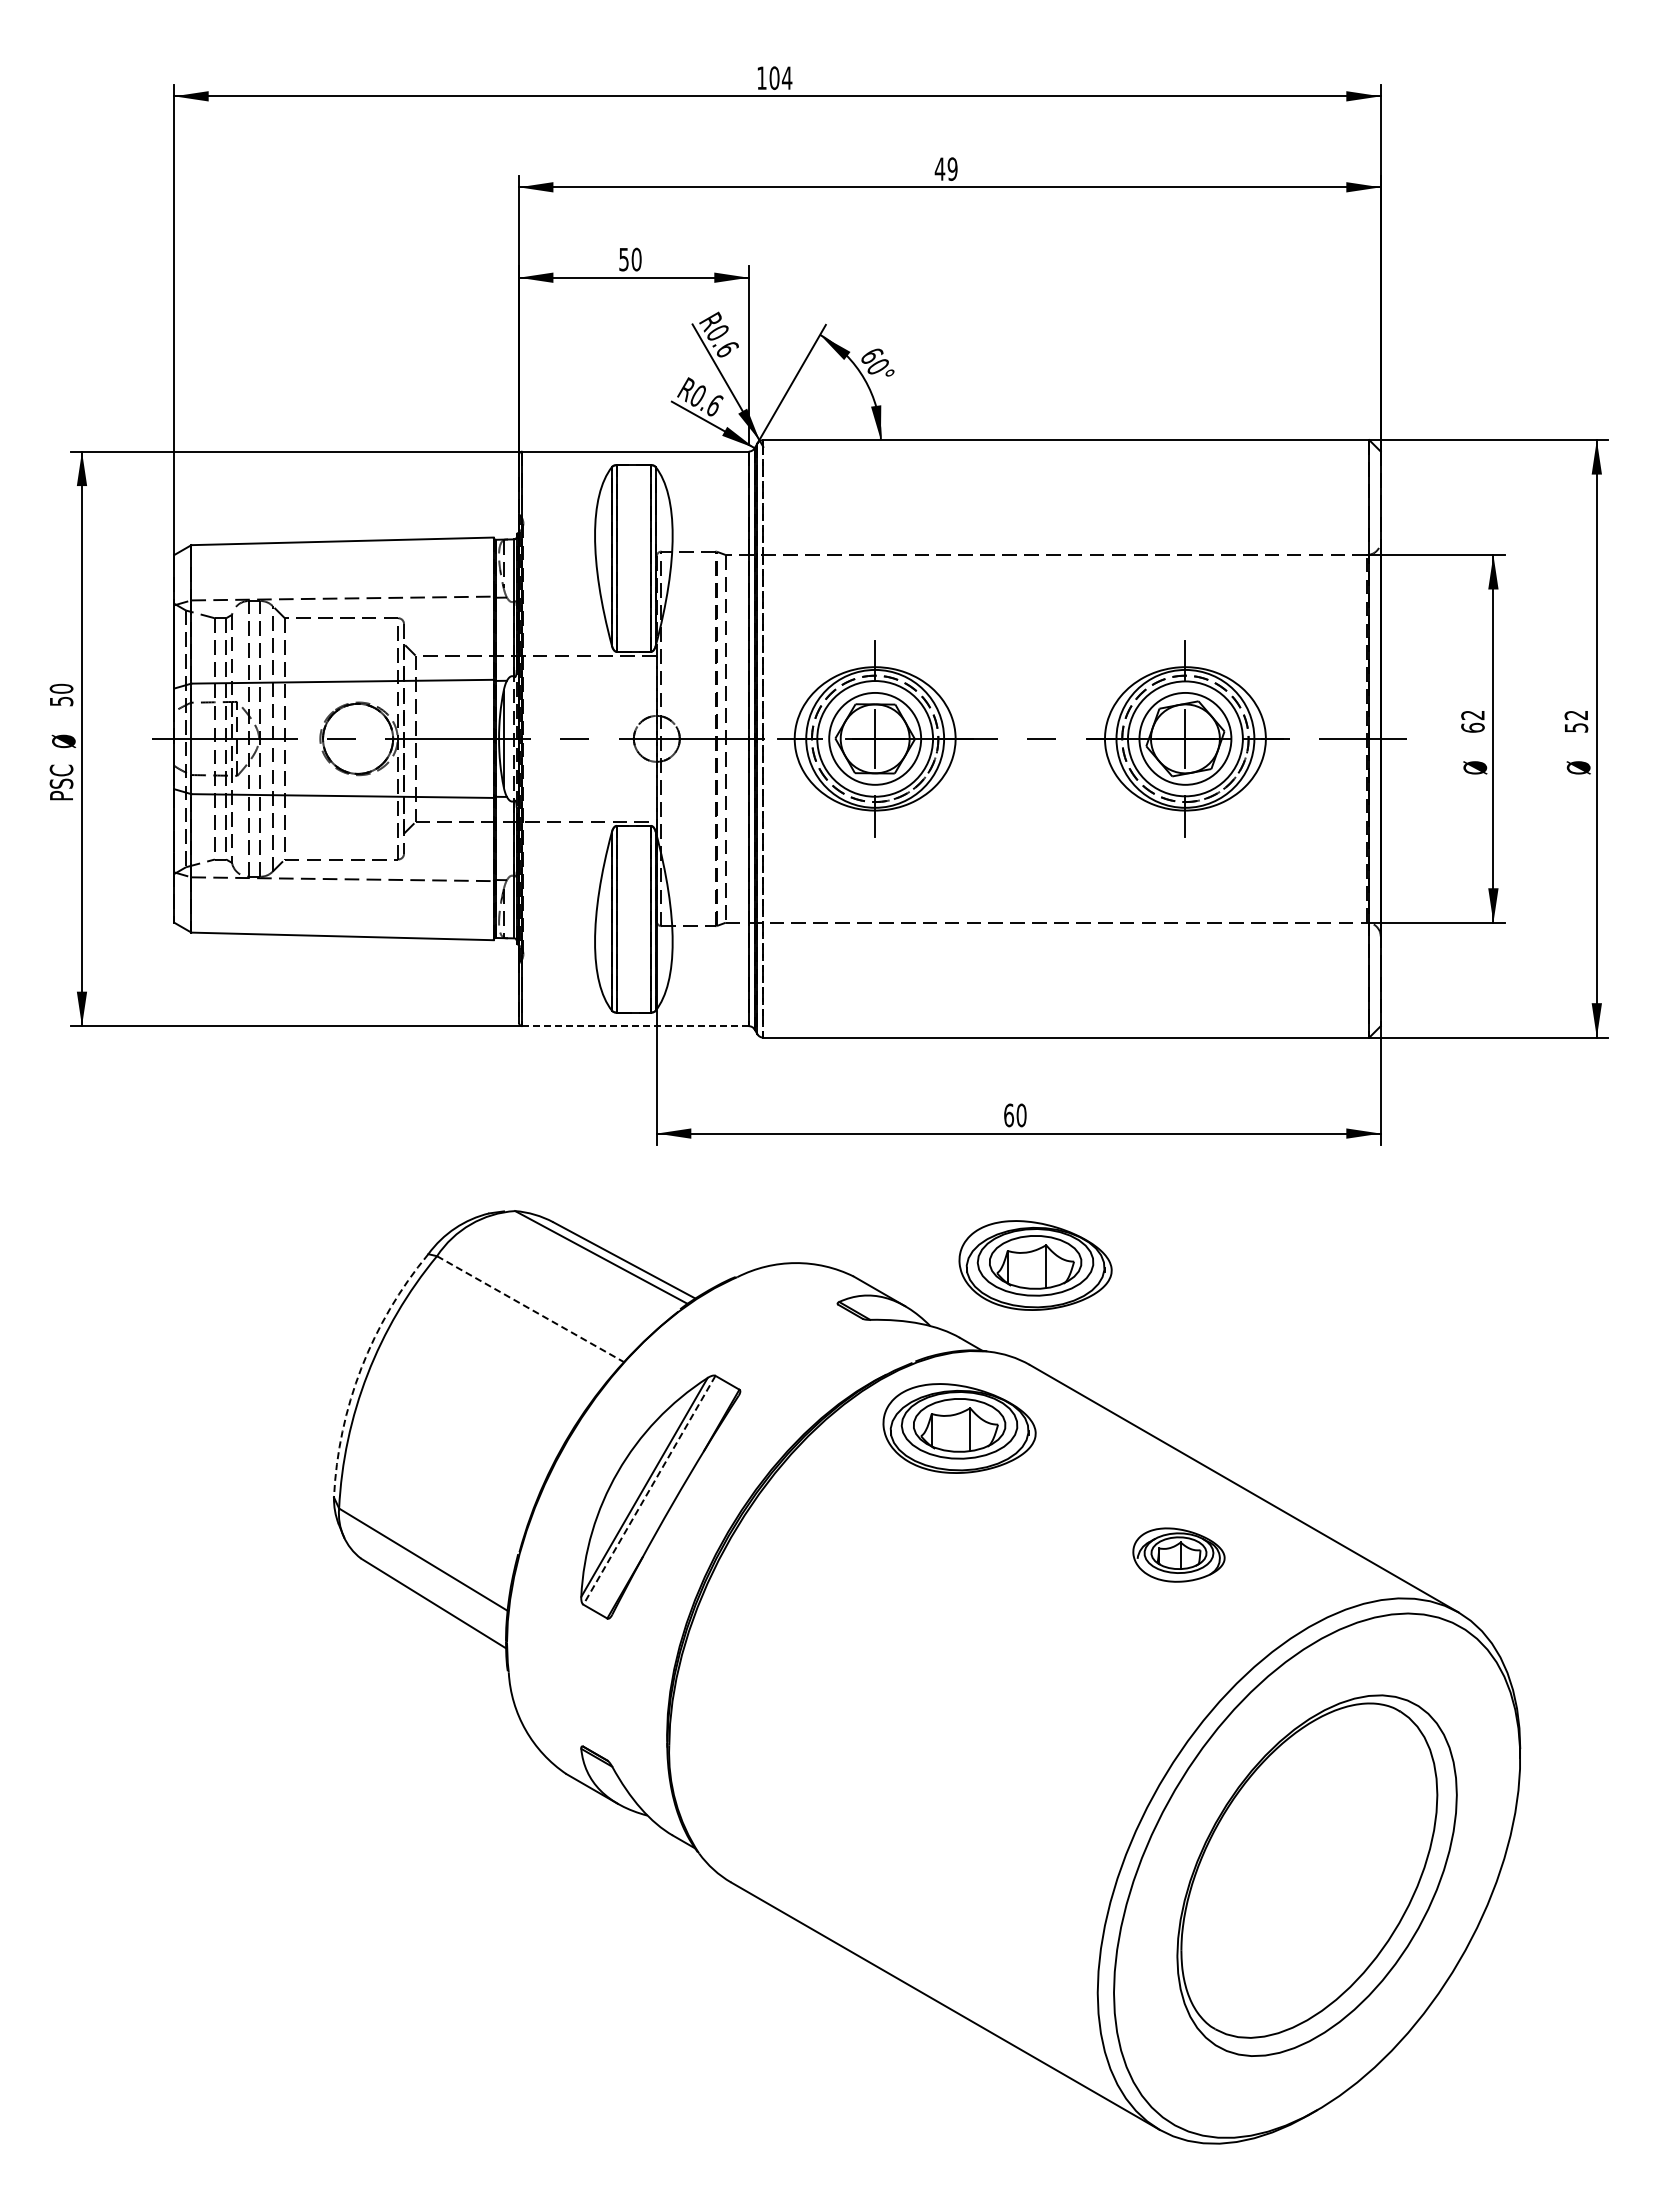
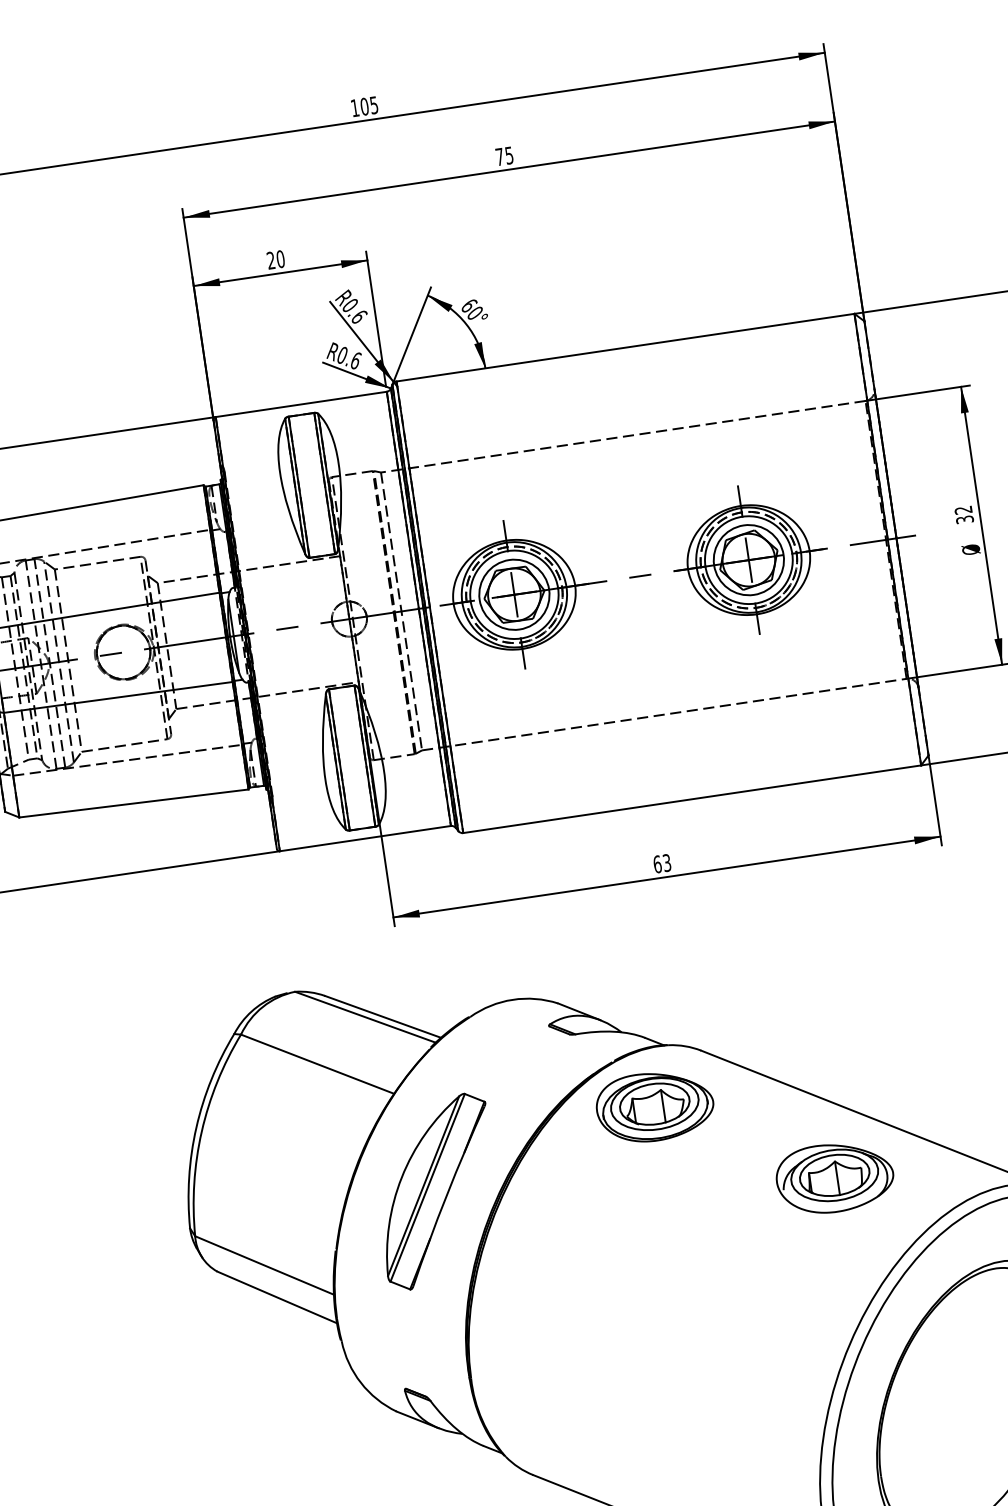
text: (786, 78) -> (373, 105), 104 -> 105
text: (945, 168) -> (503, 155), 49 -> 75
text: (623, 259) -> (270, 260), 50 -> 20
text: (1472, 727) -> (964, 519), 62 -> 32
line: (763, 738) -> (429, 606), dashed -> solid
line: (636, 1026) -> (366, 838), dashed -> solid
text: (1021, 1115) -> (667, 863), 60 -> 63
part: (1035, 1265) -> (694, 974), removed
line: (530, 1309) -> (317, 1064), dashed -> solid
arc: (361, 1368) -> (196, 1127), dashed -> solid
line: (649, 1490) -> (427, 1187), dashed -> solid
part: (1178, 1554) -> (834, 1177), size x1.67

